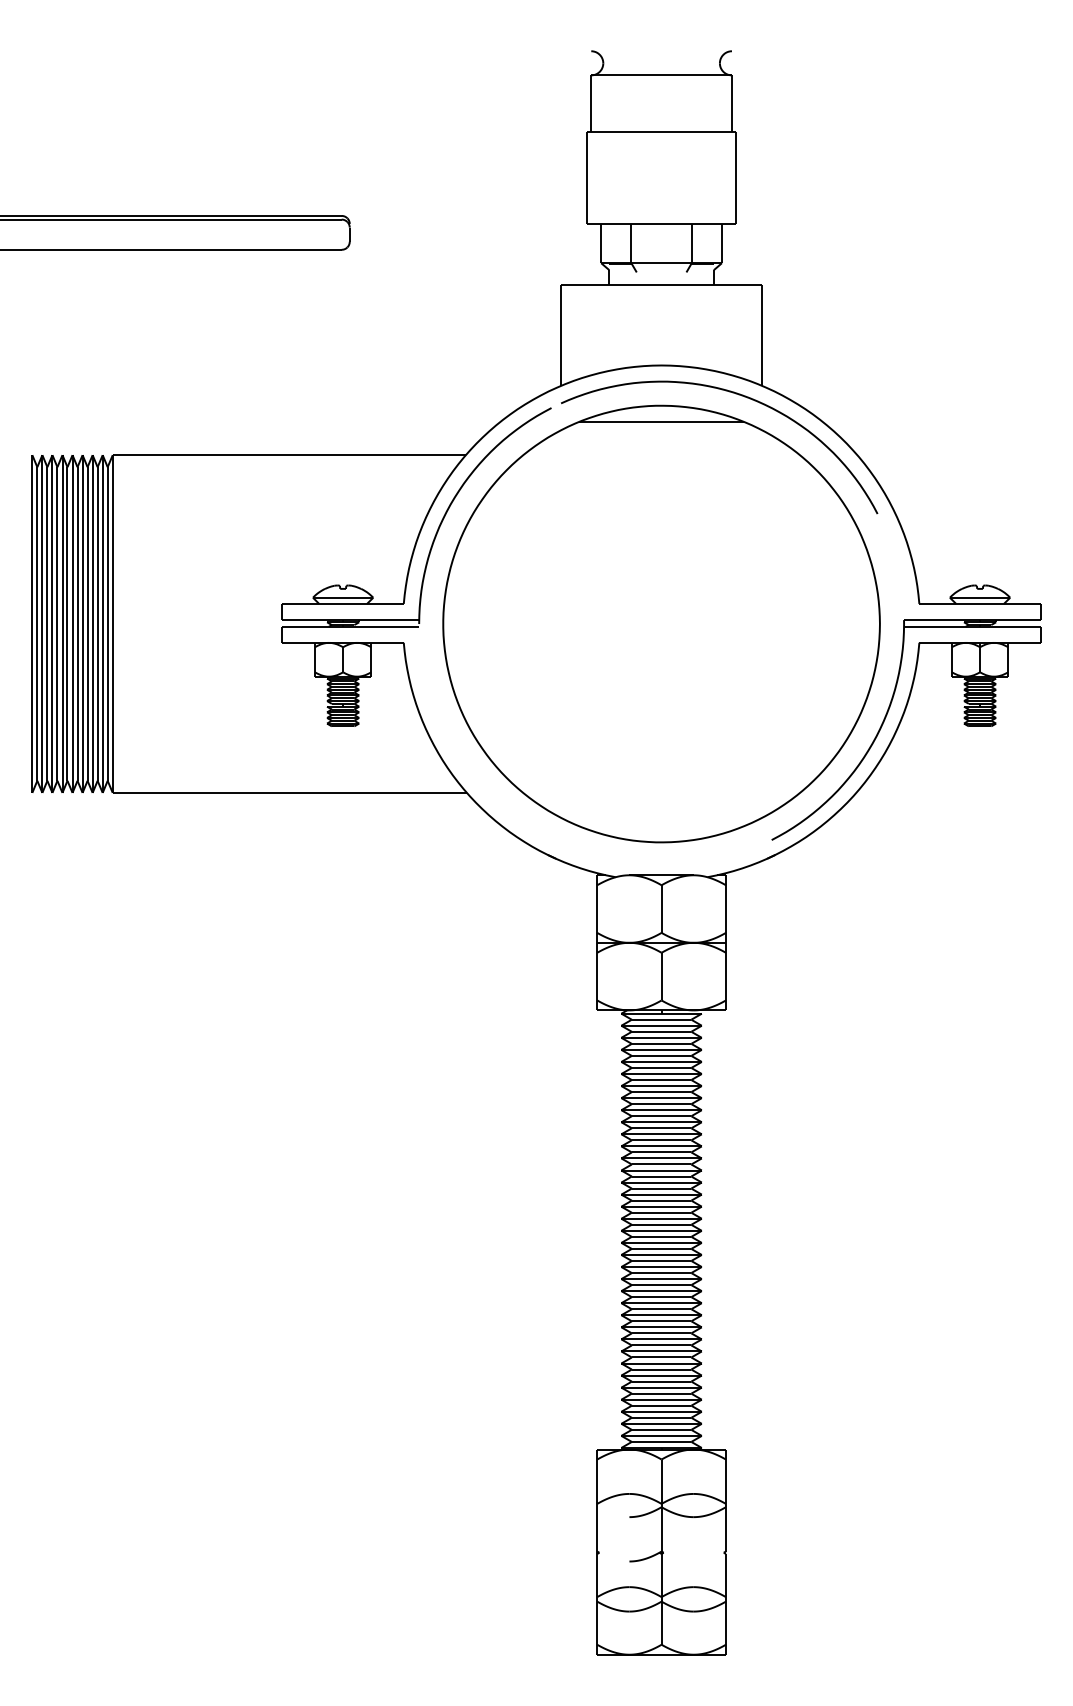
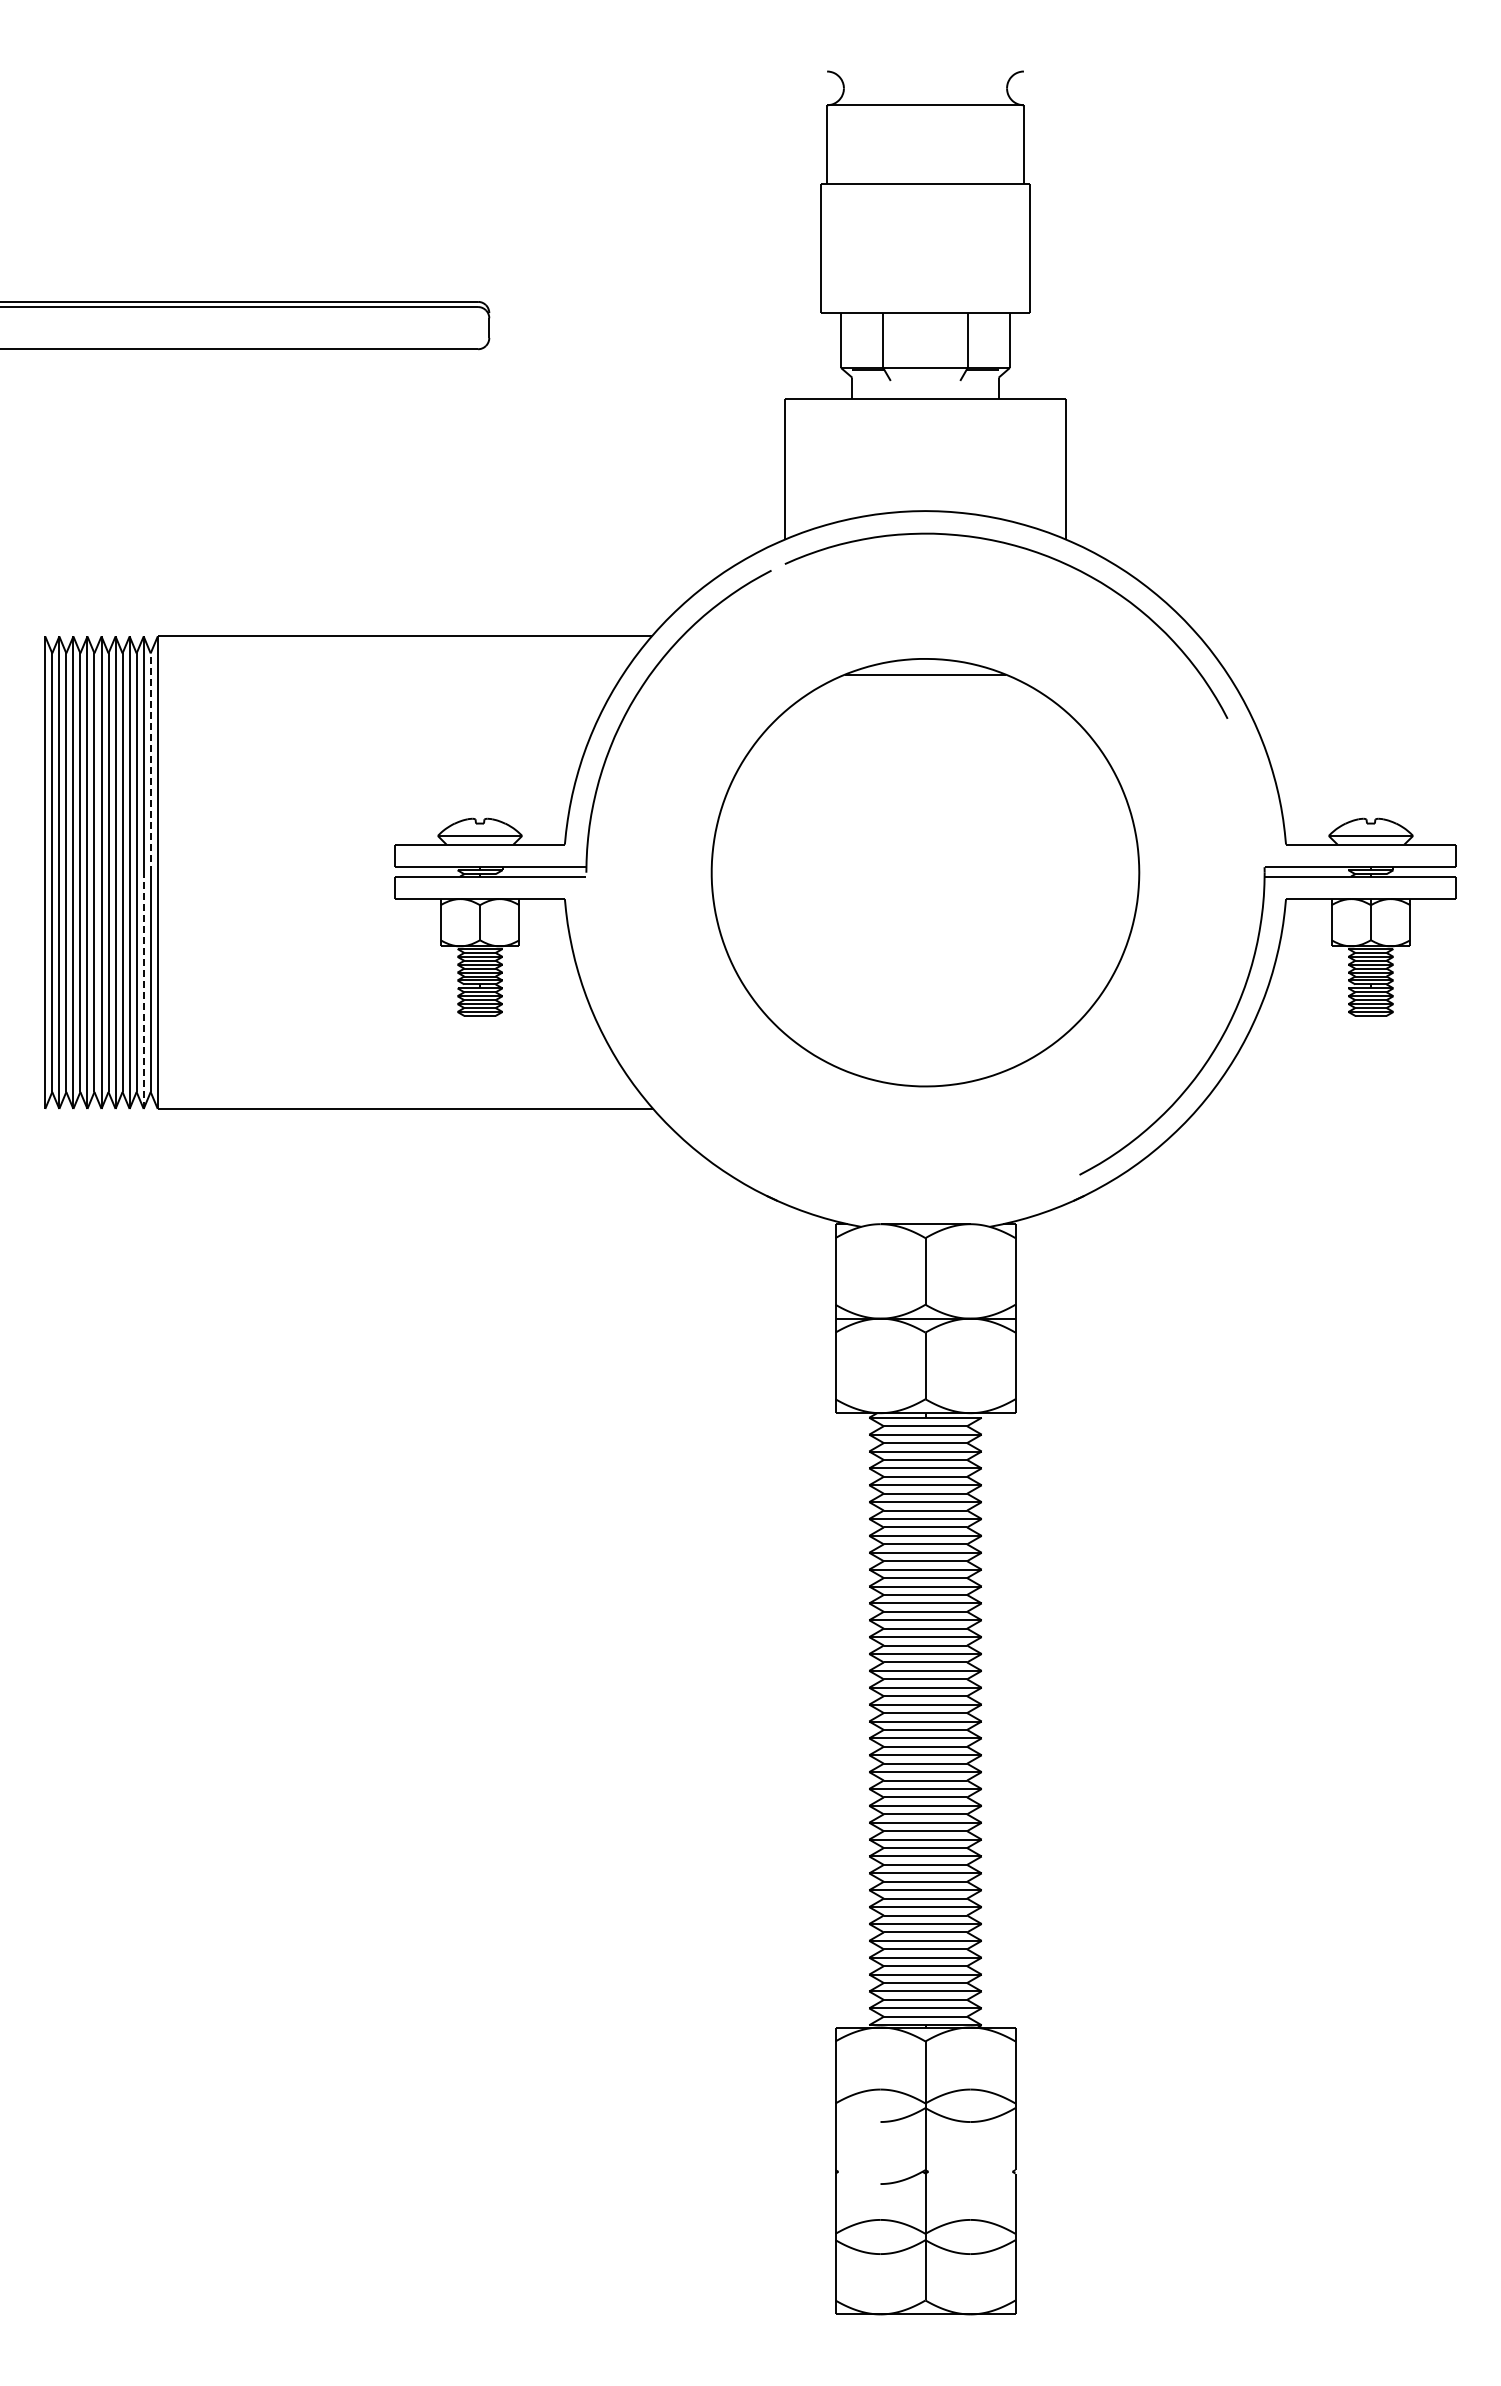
line: (107, 545) -> (150, 763), solid -> dashed
part: (661, 623) -> (925, 872), size x0.7
line: (102, 708) -> (143, 990), solid -> dashed

